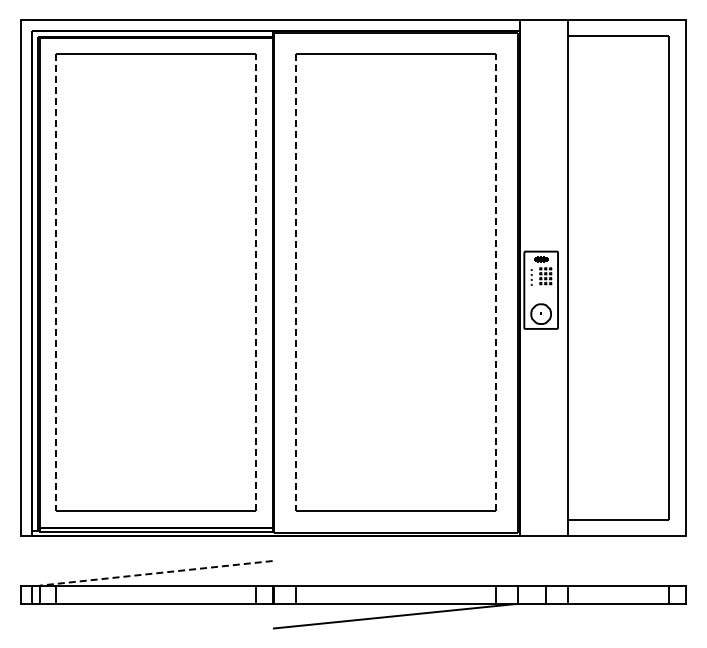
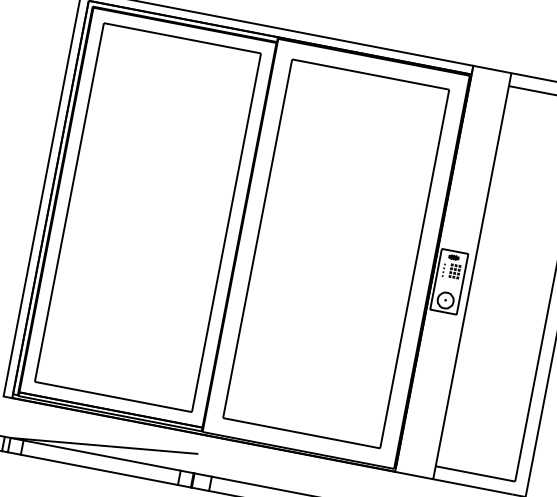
line: (256, 282) -> (226, 232), dashed -> solid
line: (495, 282) -> (414, 268), dashed -> solid
line: (56, 283) -> (69, 203), dashed -> solid
line: (295, 283) -> (257, 239), dashed -> solid
line: (155, 573) -> (103, 445), dashed -> solid

